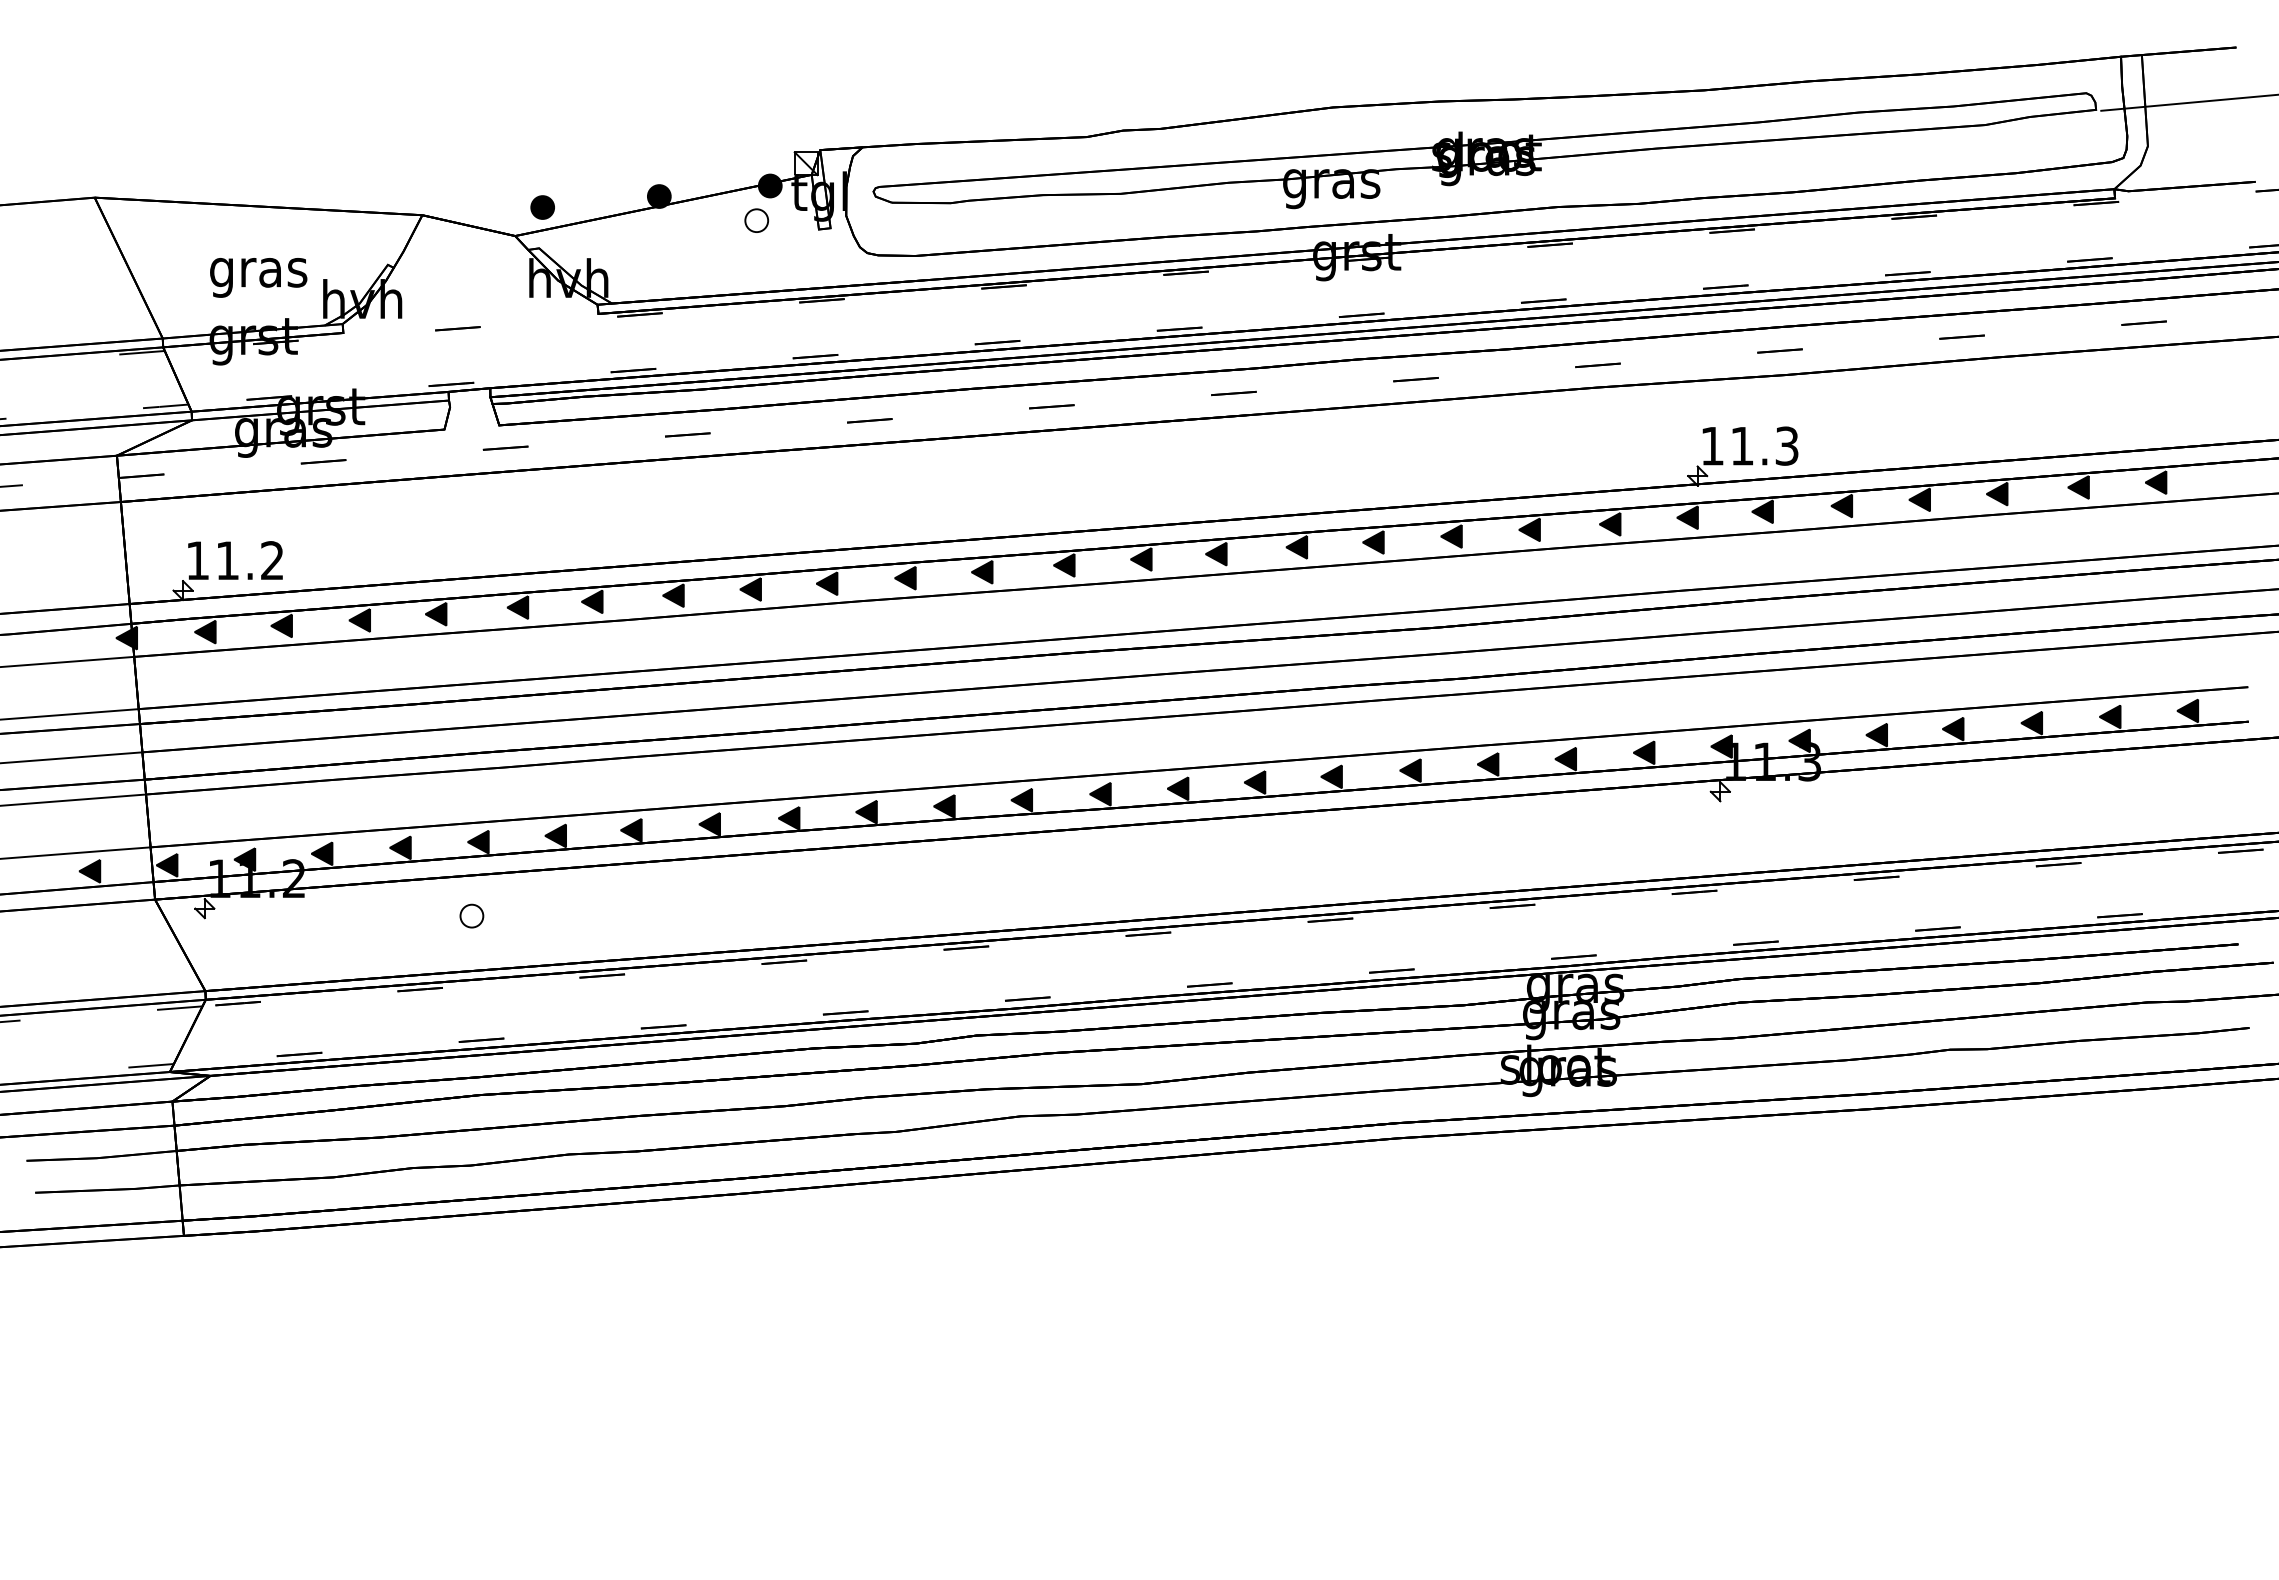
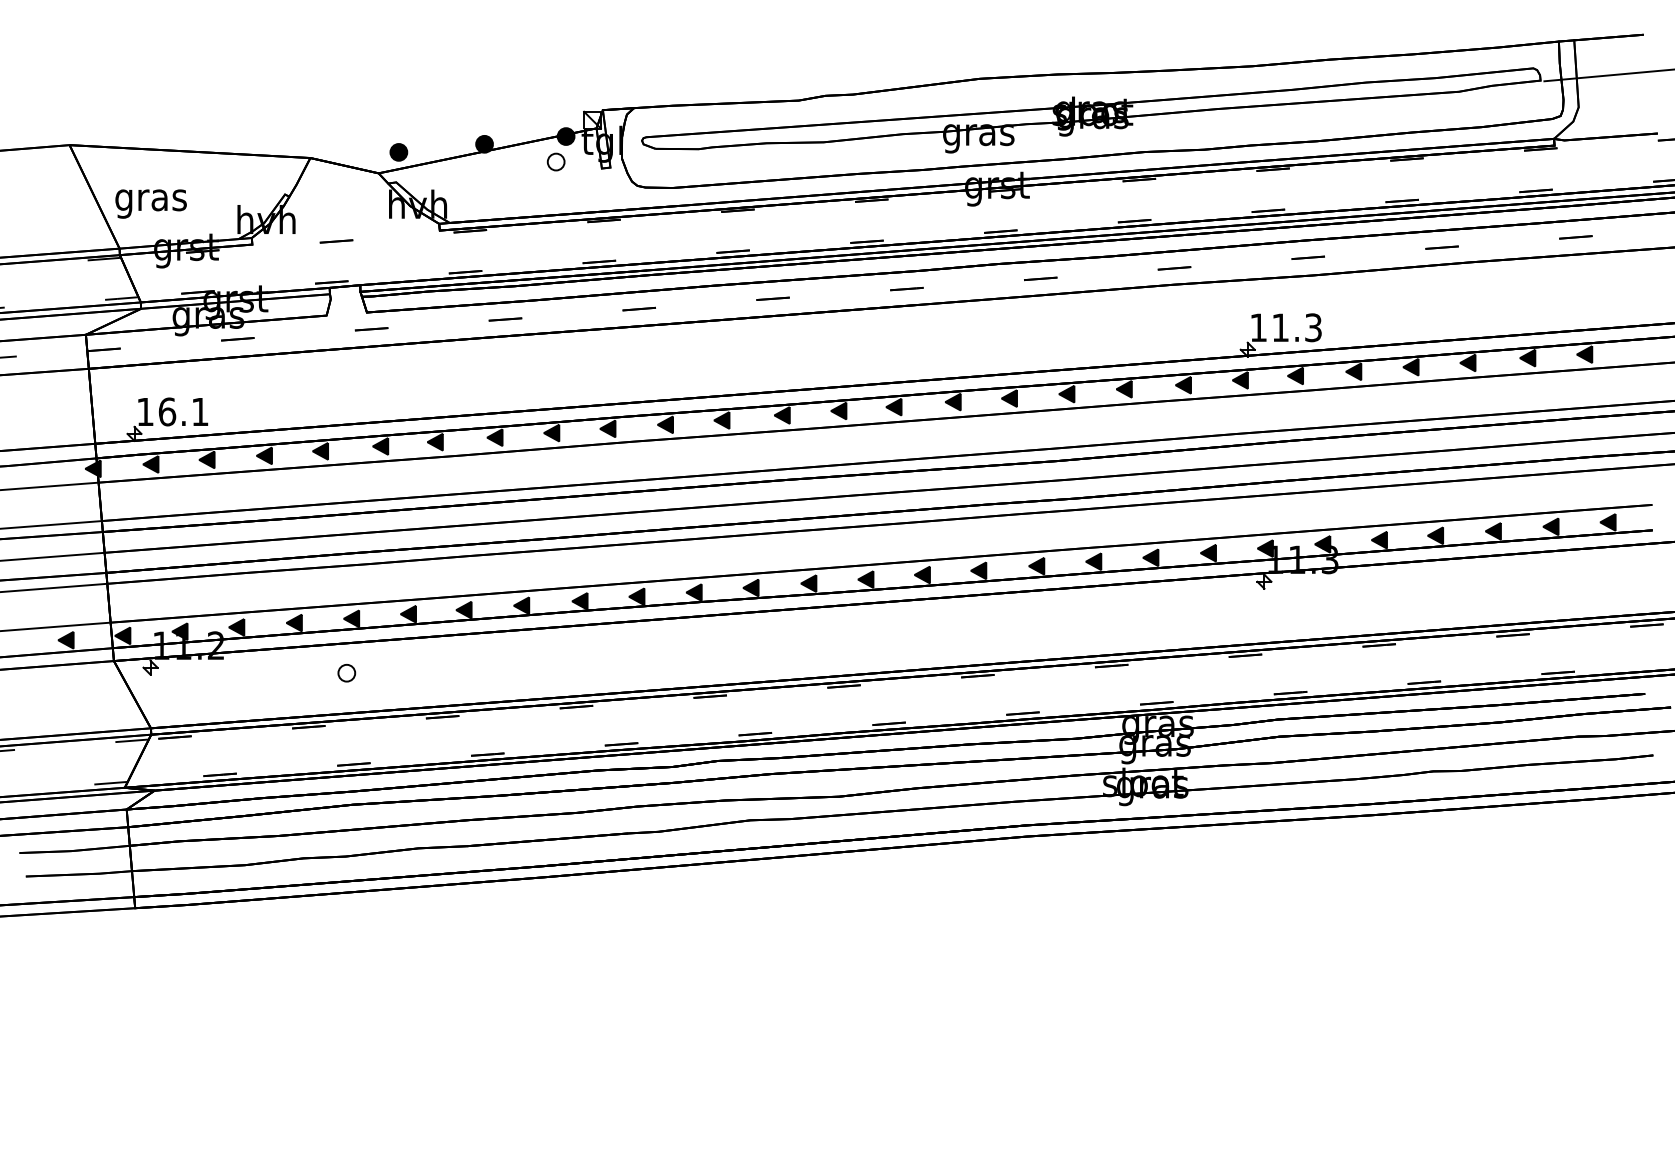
text: (258, 277) -> (151, 203), moved
text: (249, 560) -> (183, 411), 11.2 -> 16.1

